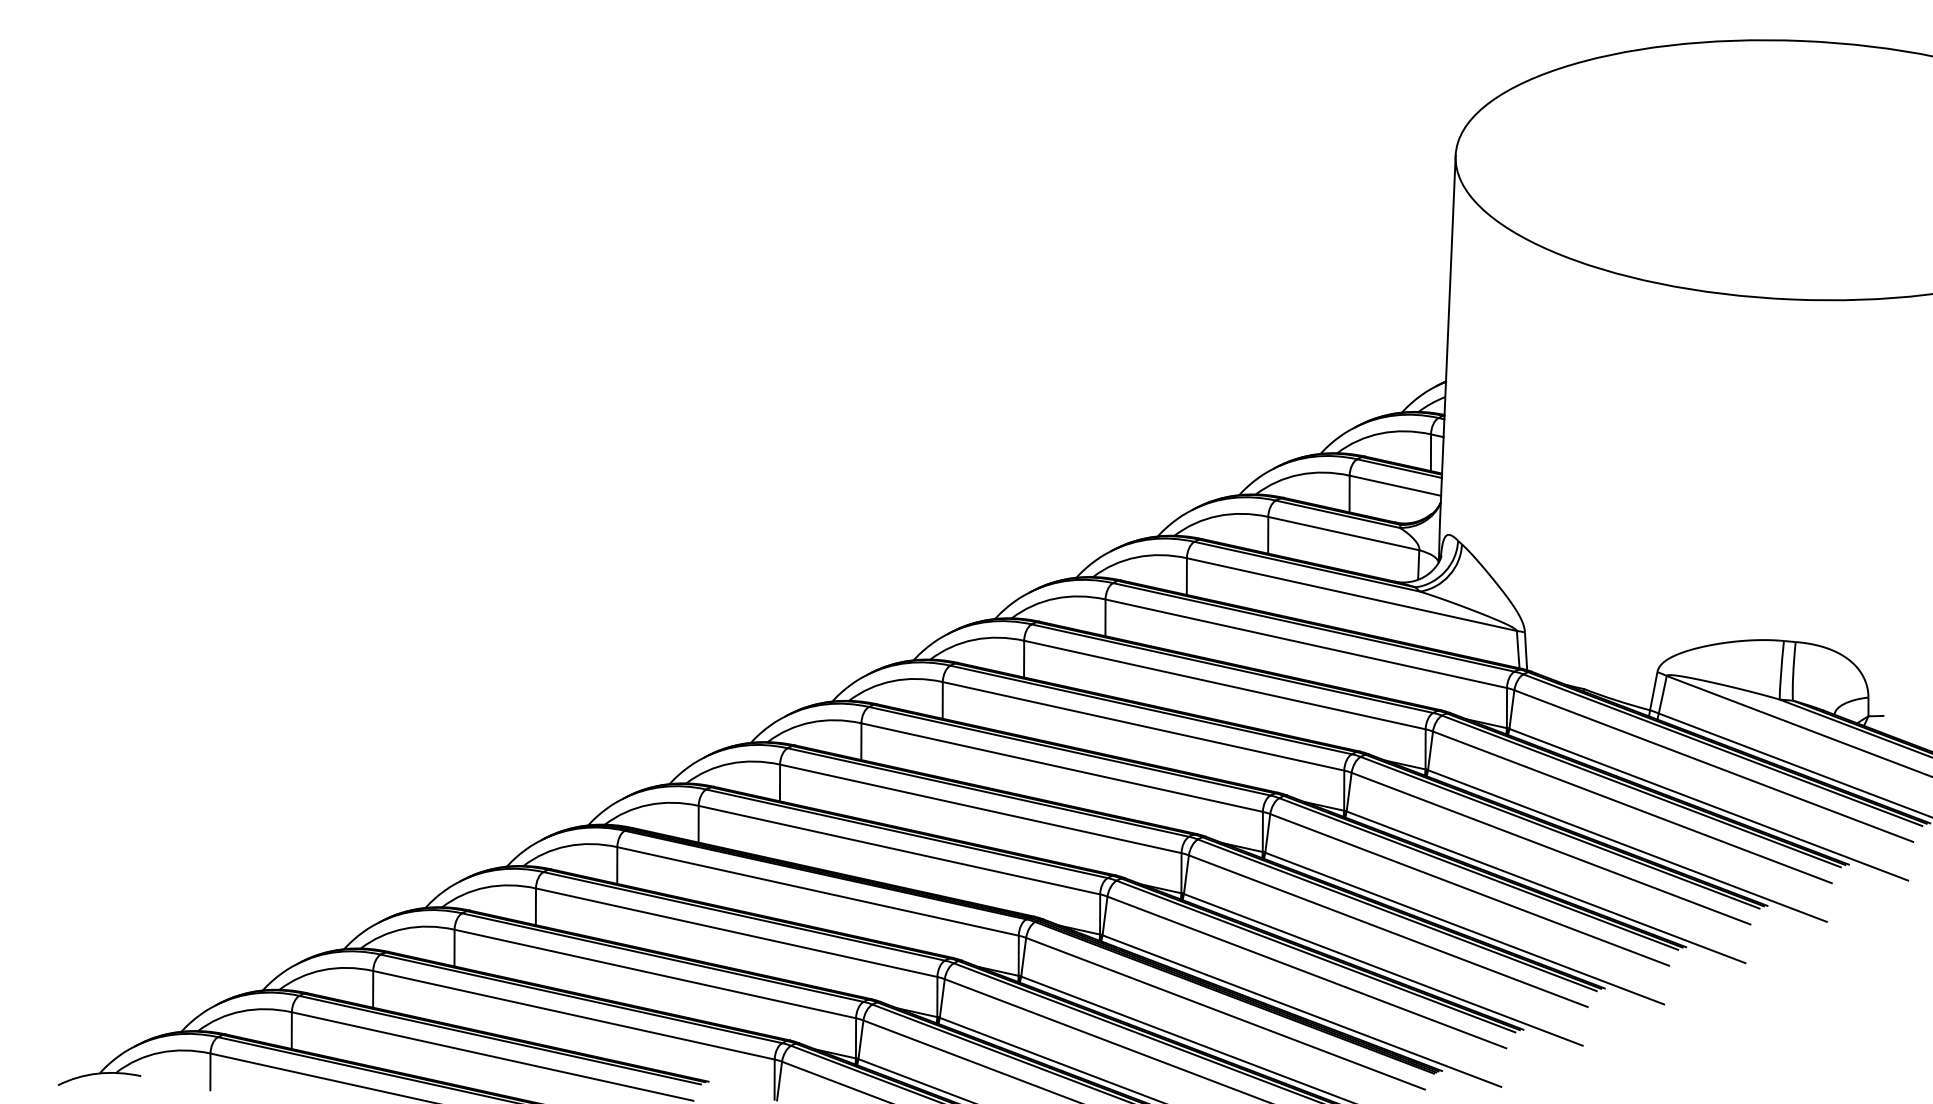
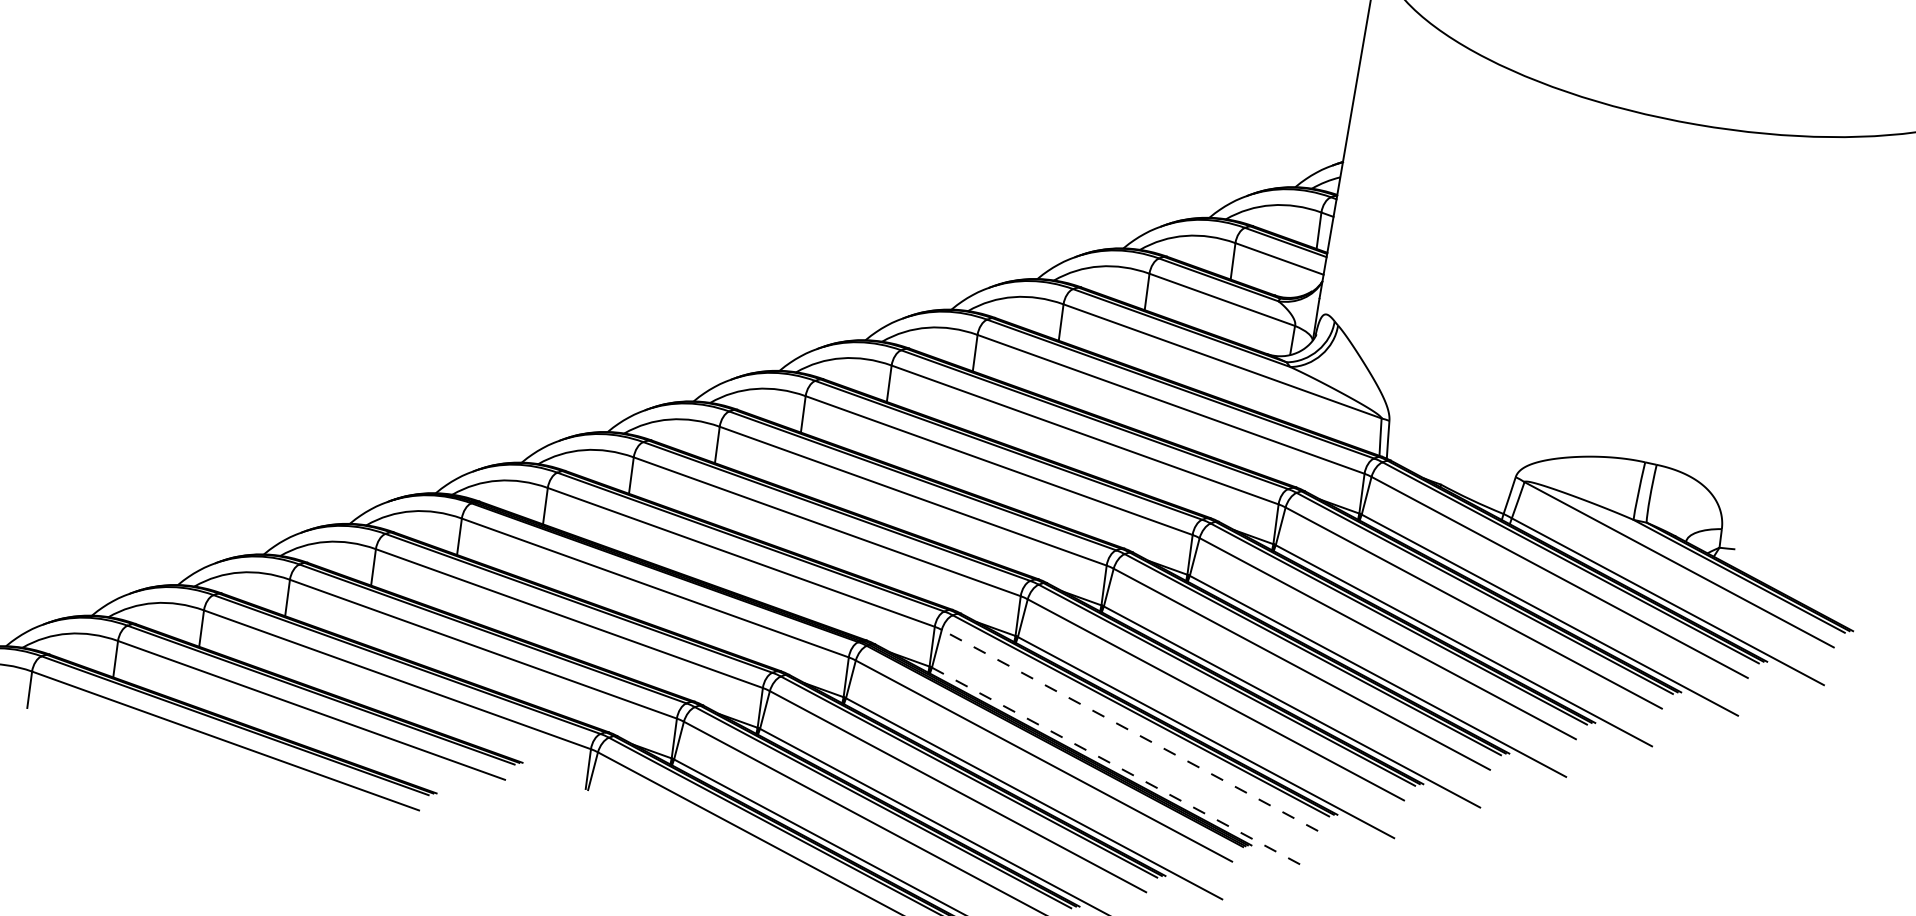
line: (1306, 972) -> (1129, 730), solid -> dashed
line: (1302, 1011) -> (1120, 768), solid -> dashed

